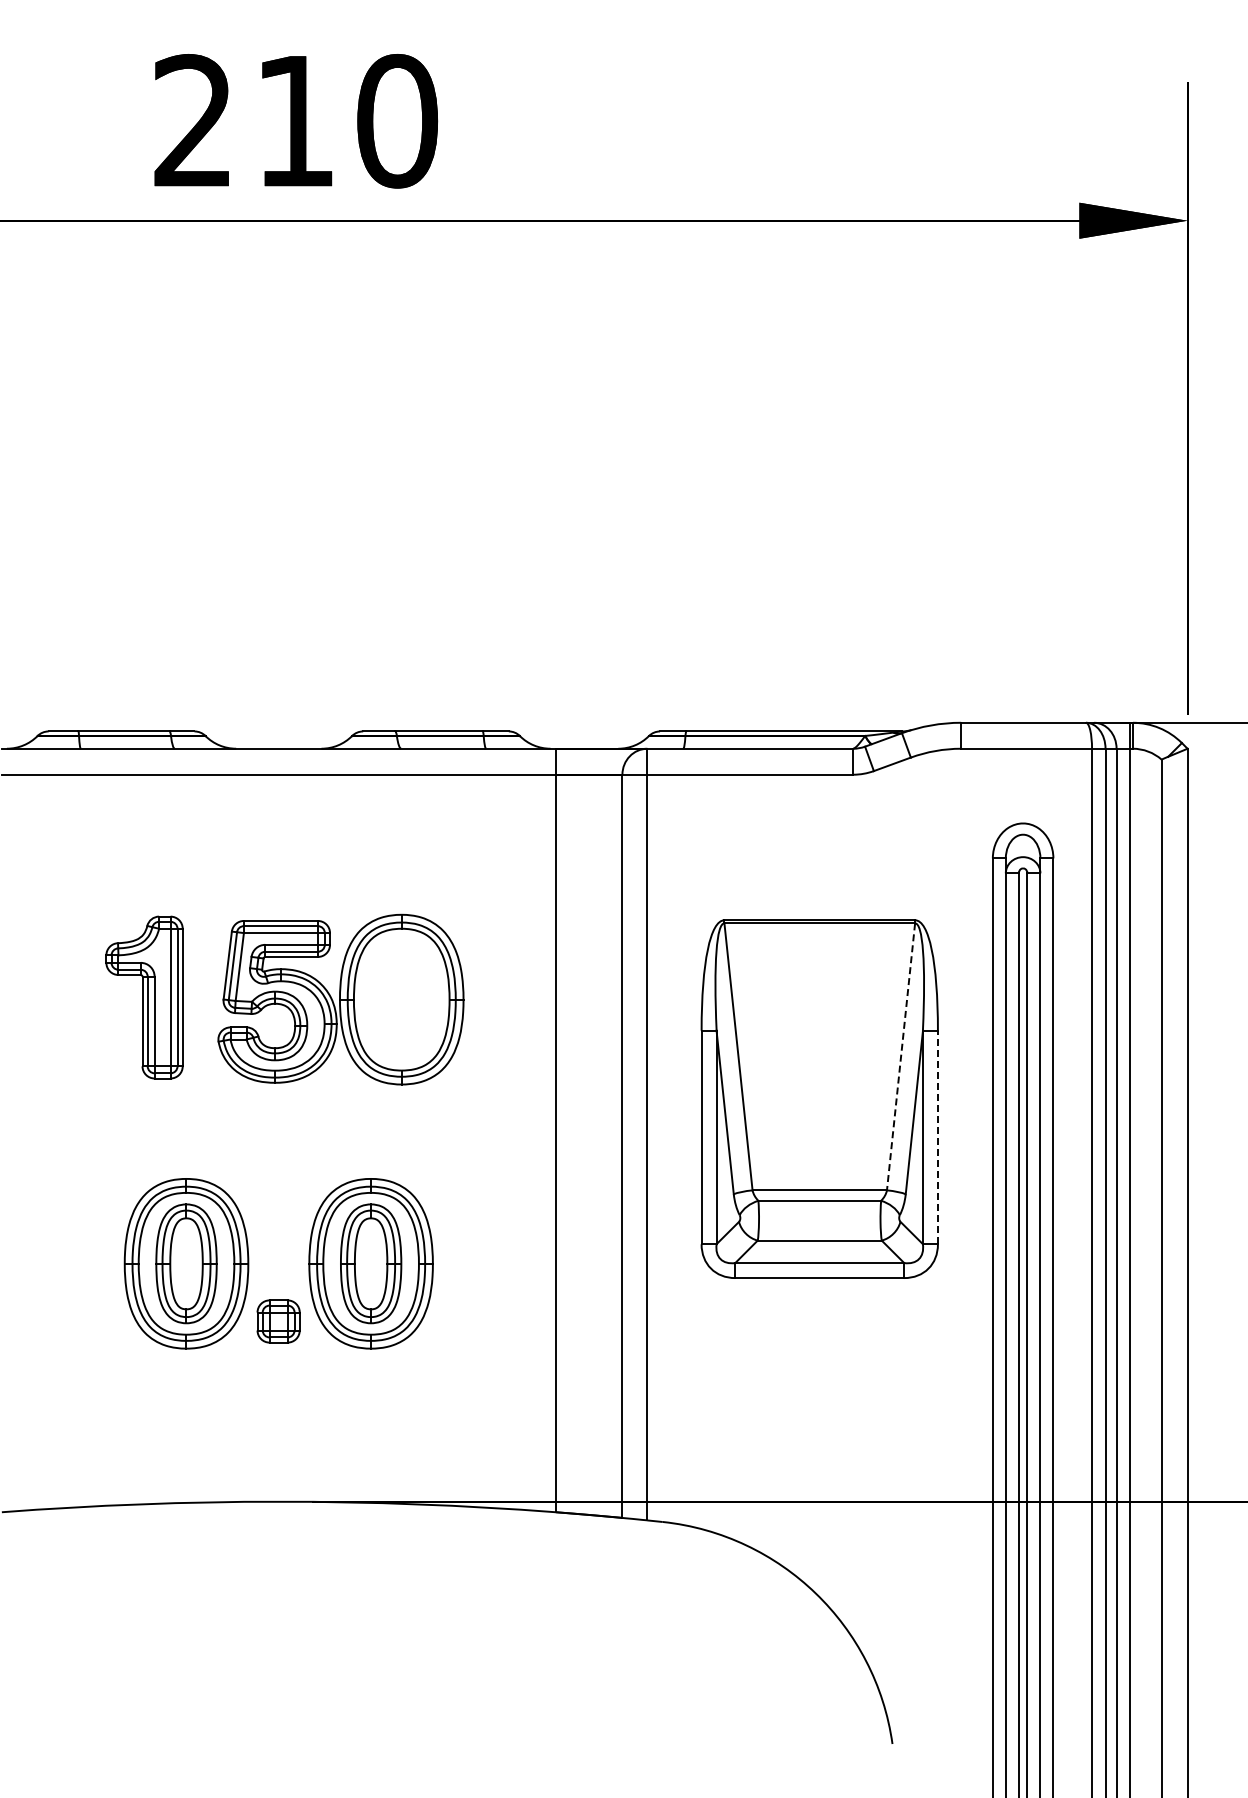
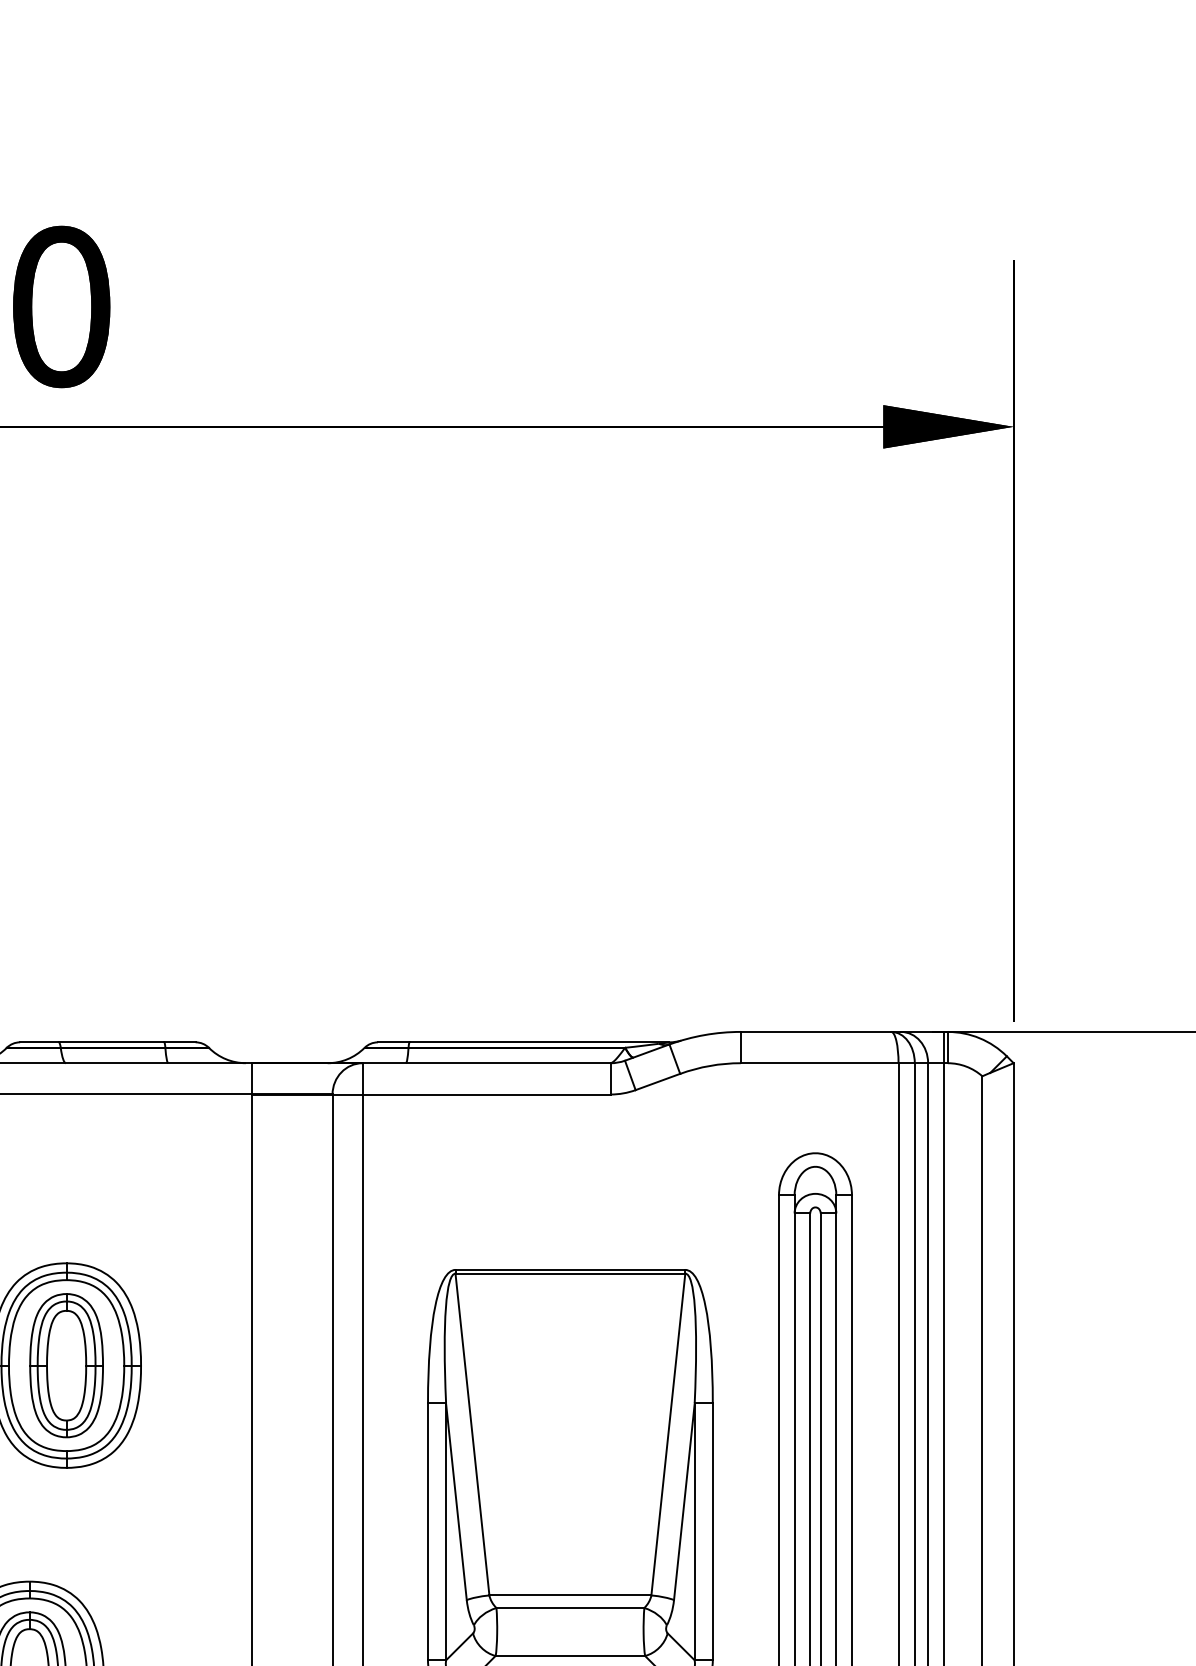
part: (401, 999) -> (66, 1365), added
line: (900, 1057) -> (667, 1435), dashed -> solid
line: (937, 1137) -> (712, 1531), dashed -> solid

